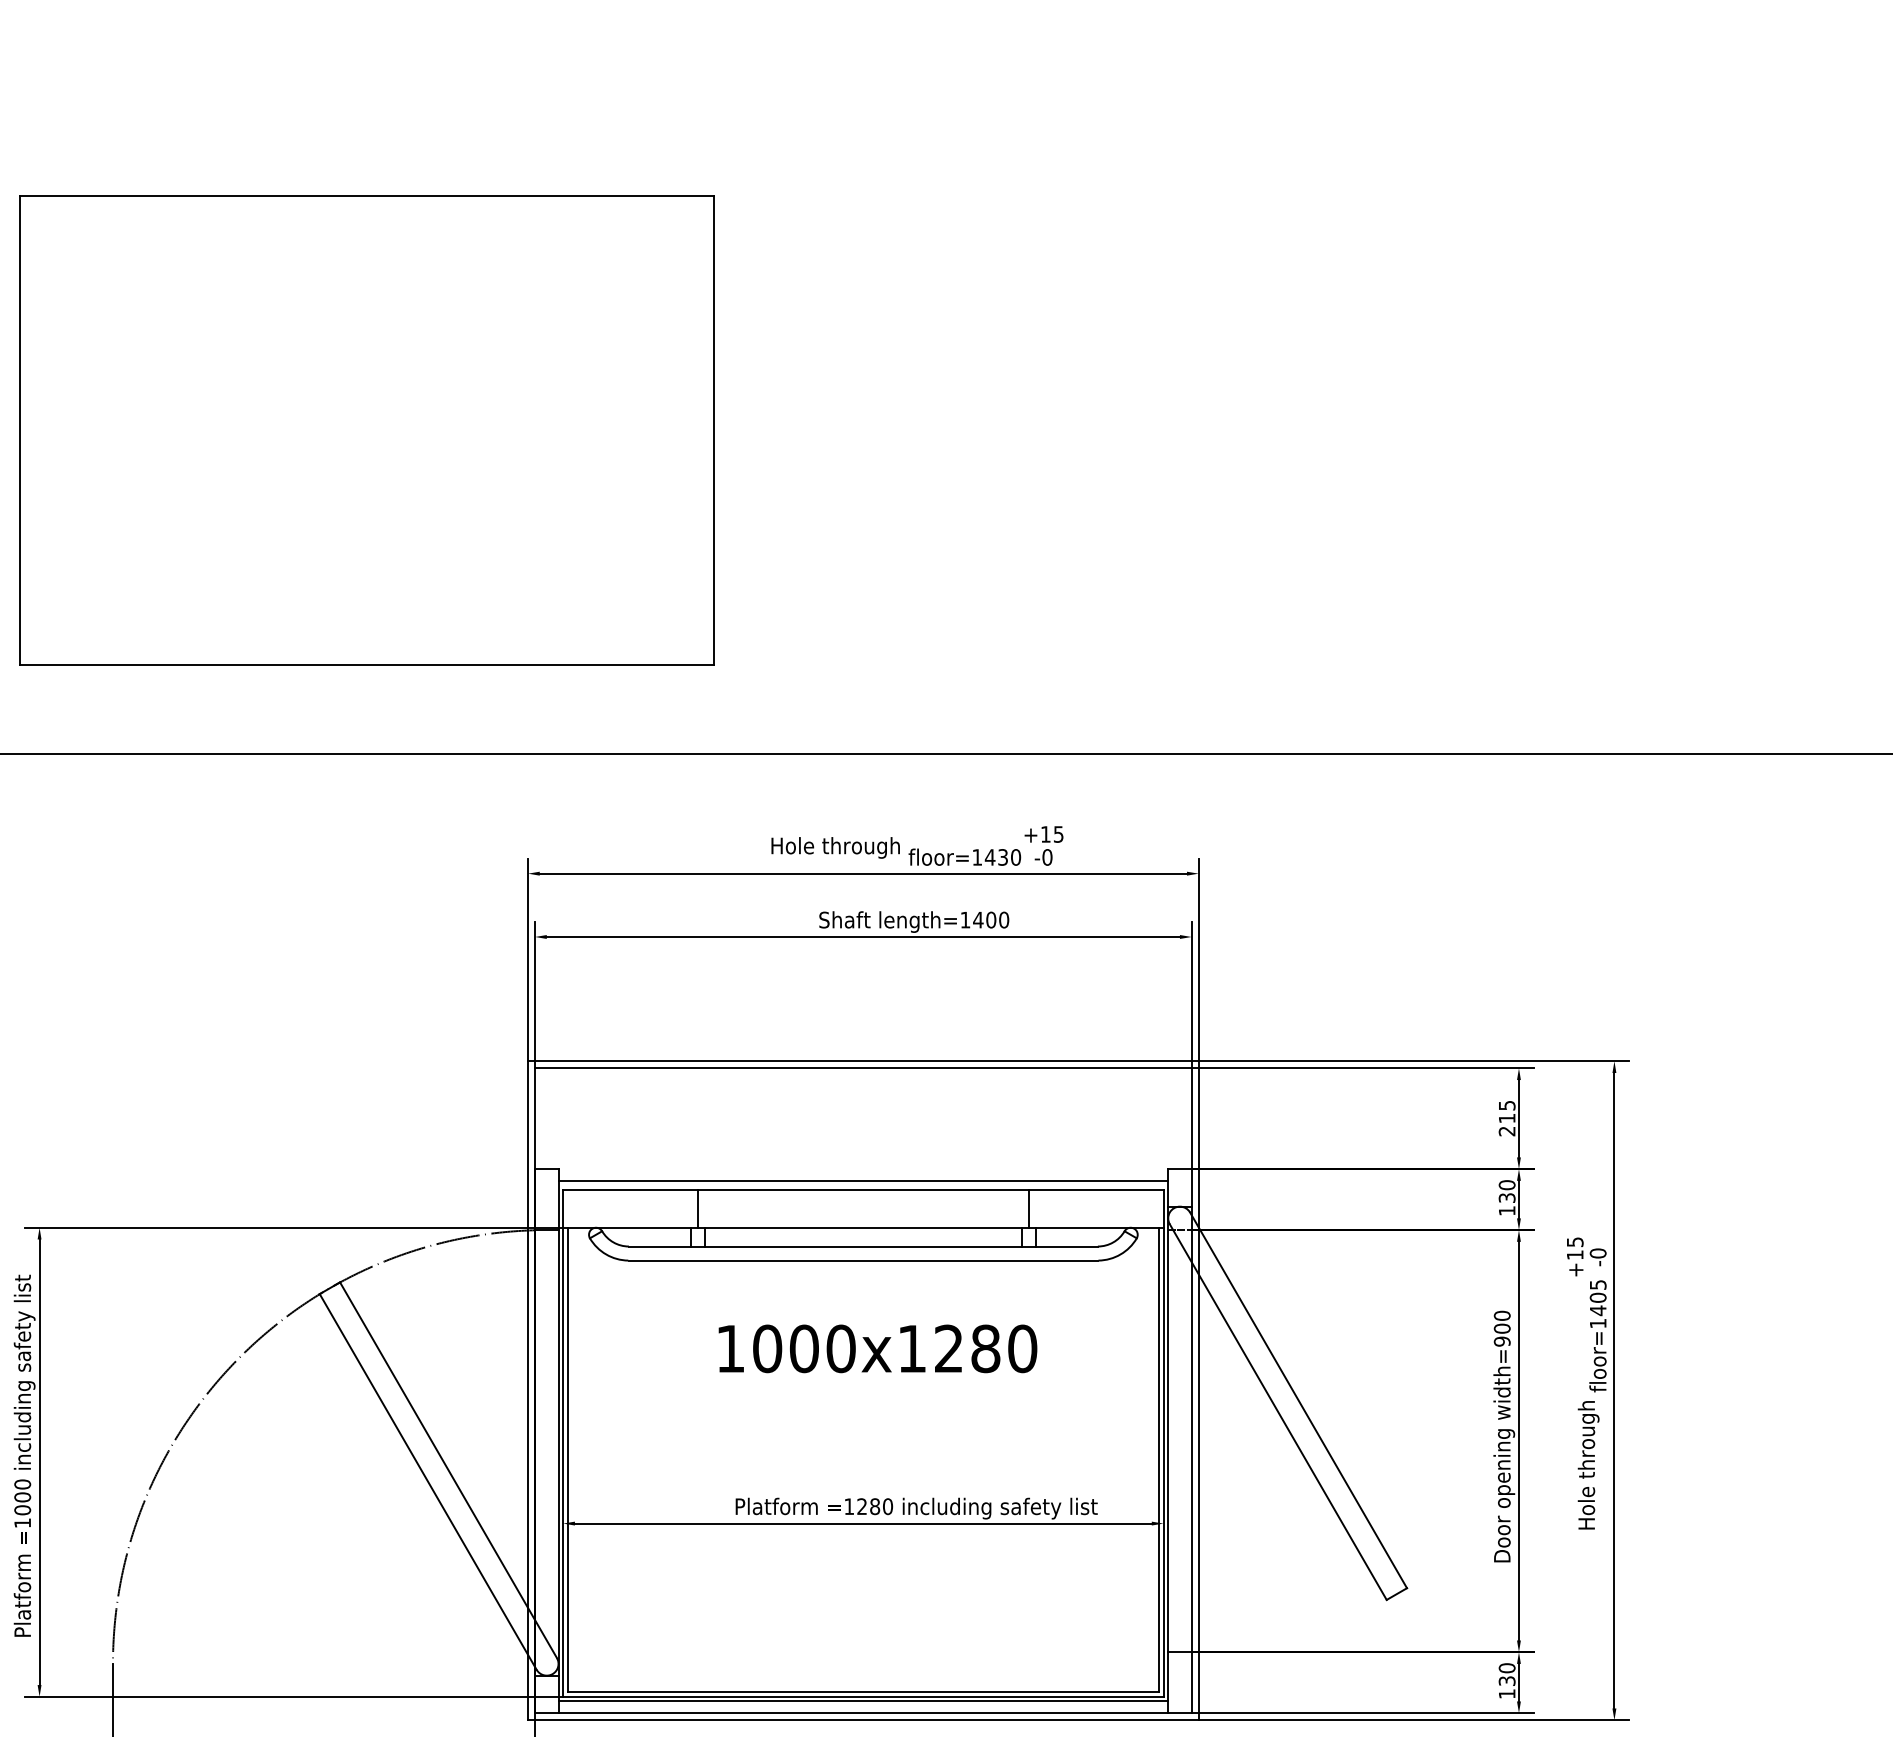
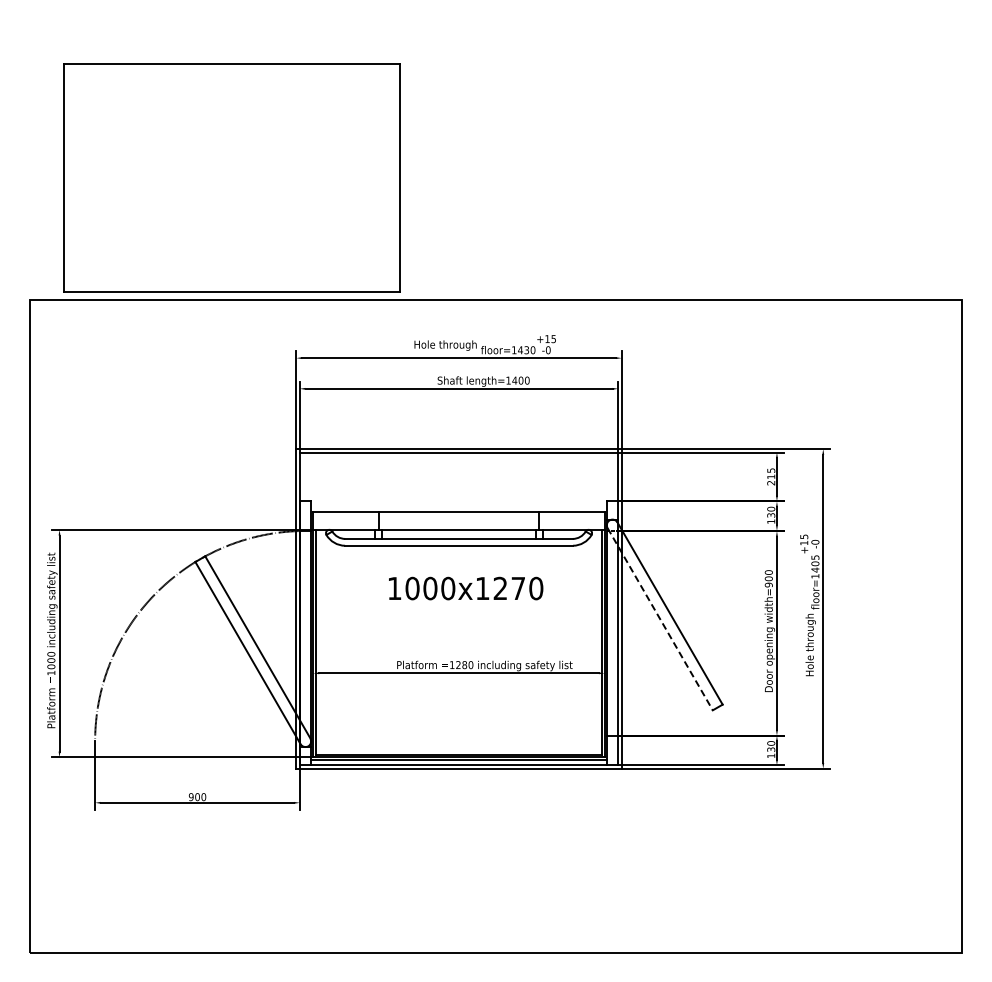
part: (365, 429) -> (231, 177), moved
line: (862, 1181) -> (458, 507), removed
text: (985, 1348) -> (518, 588), 1000x1280 -> 1000x1270
line: (1278, 1412) -> (660, 619), solid -> dashed

